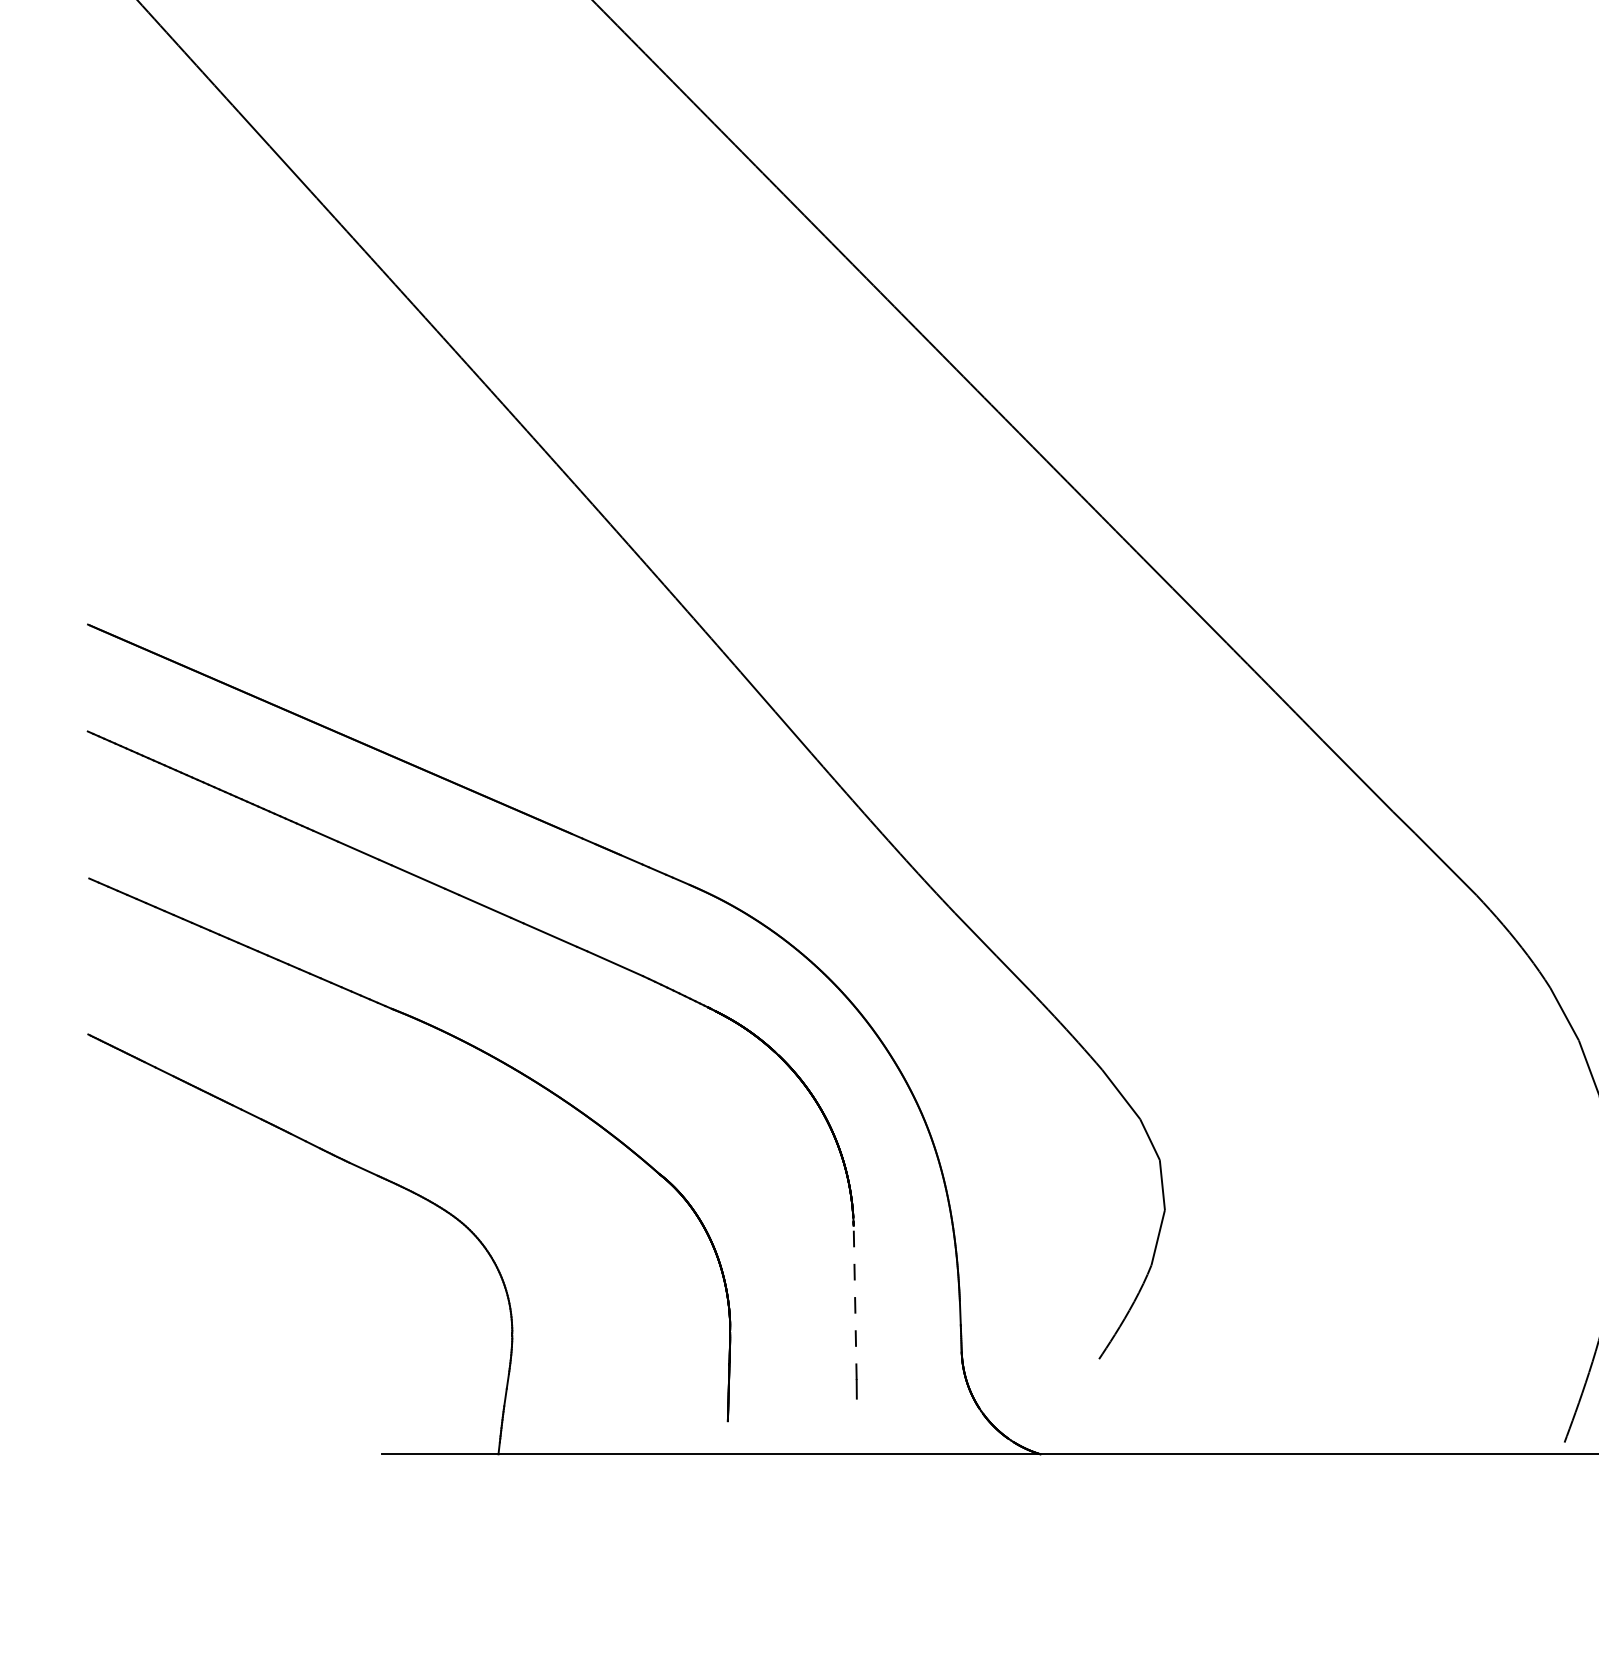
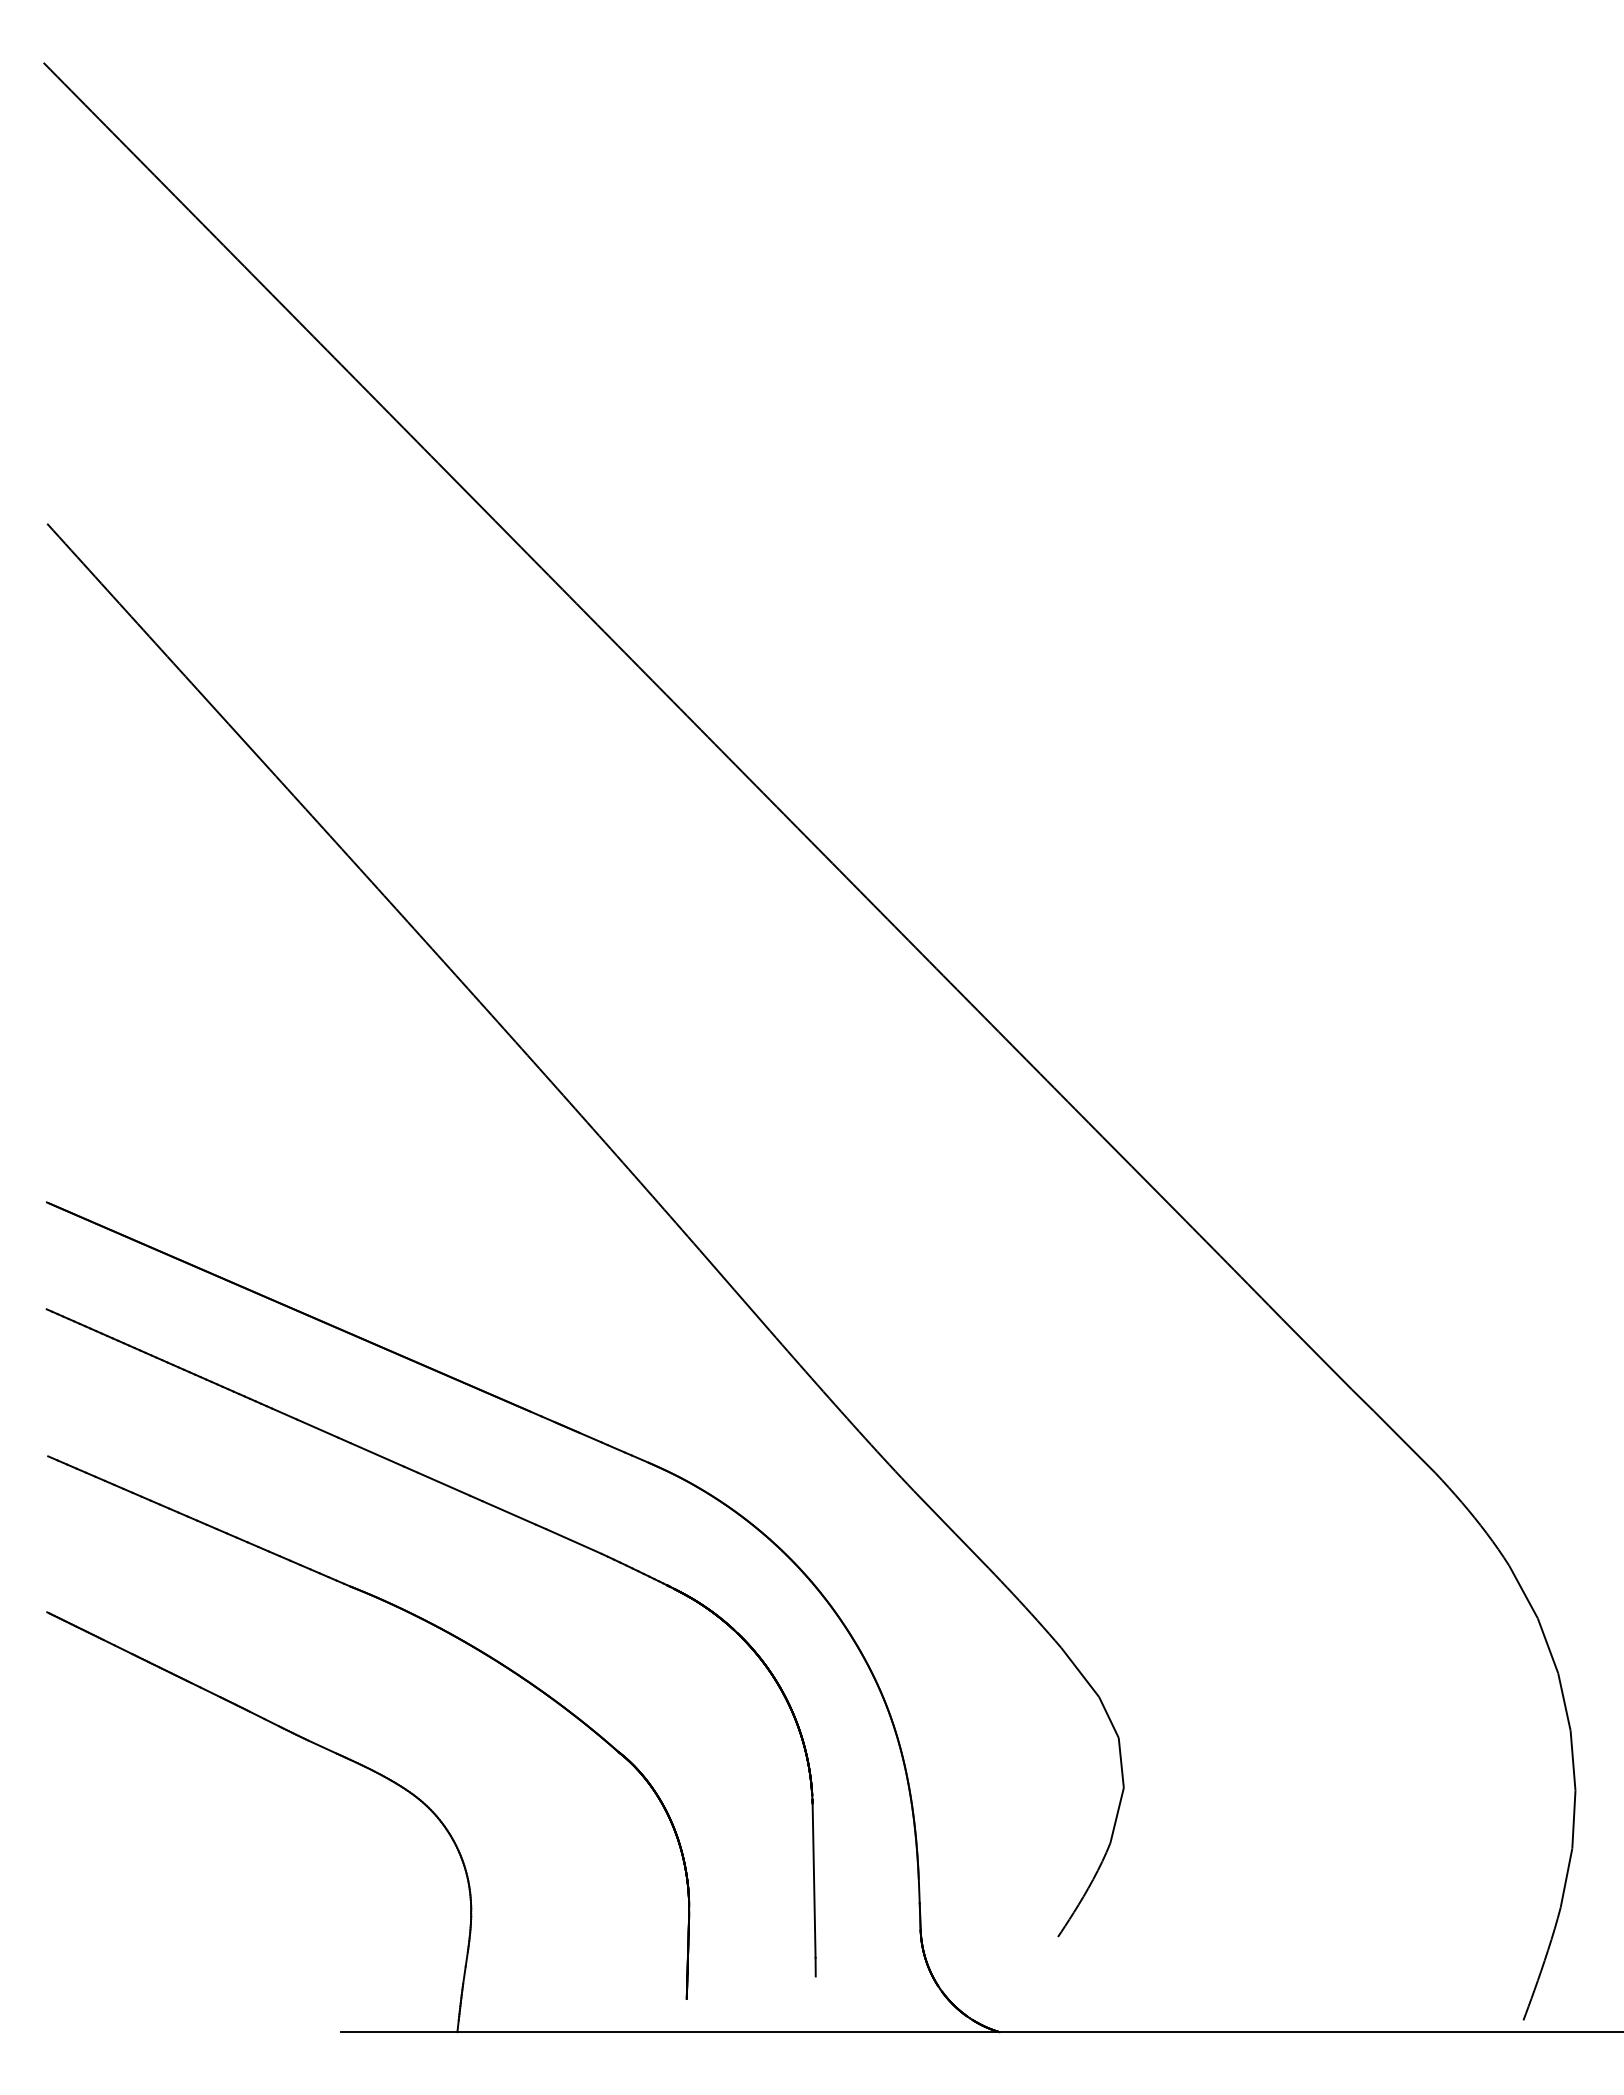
line: (855, 1302) -> (814, 1880), dashed -> solid

